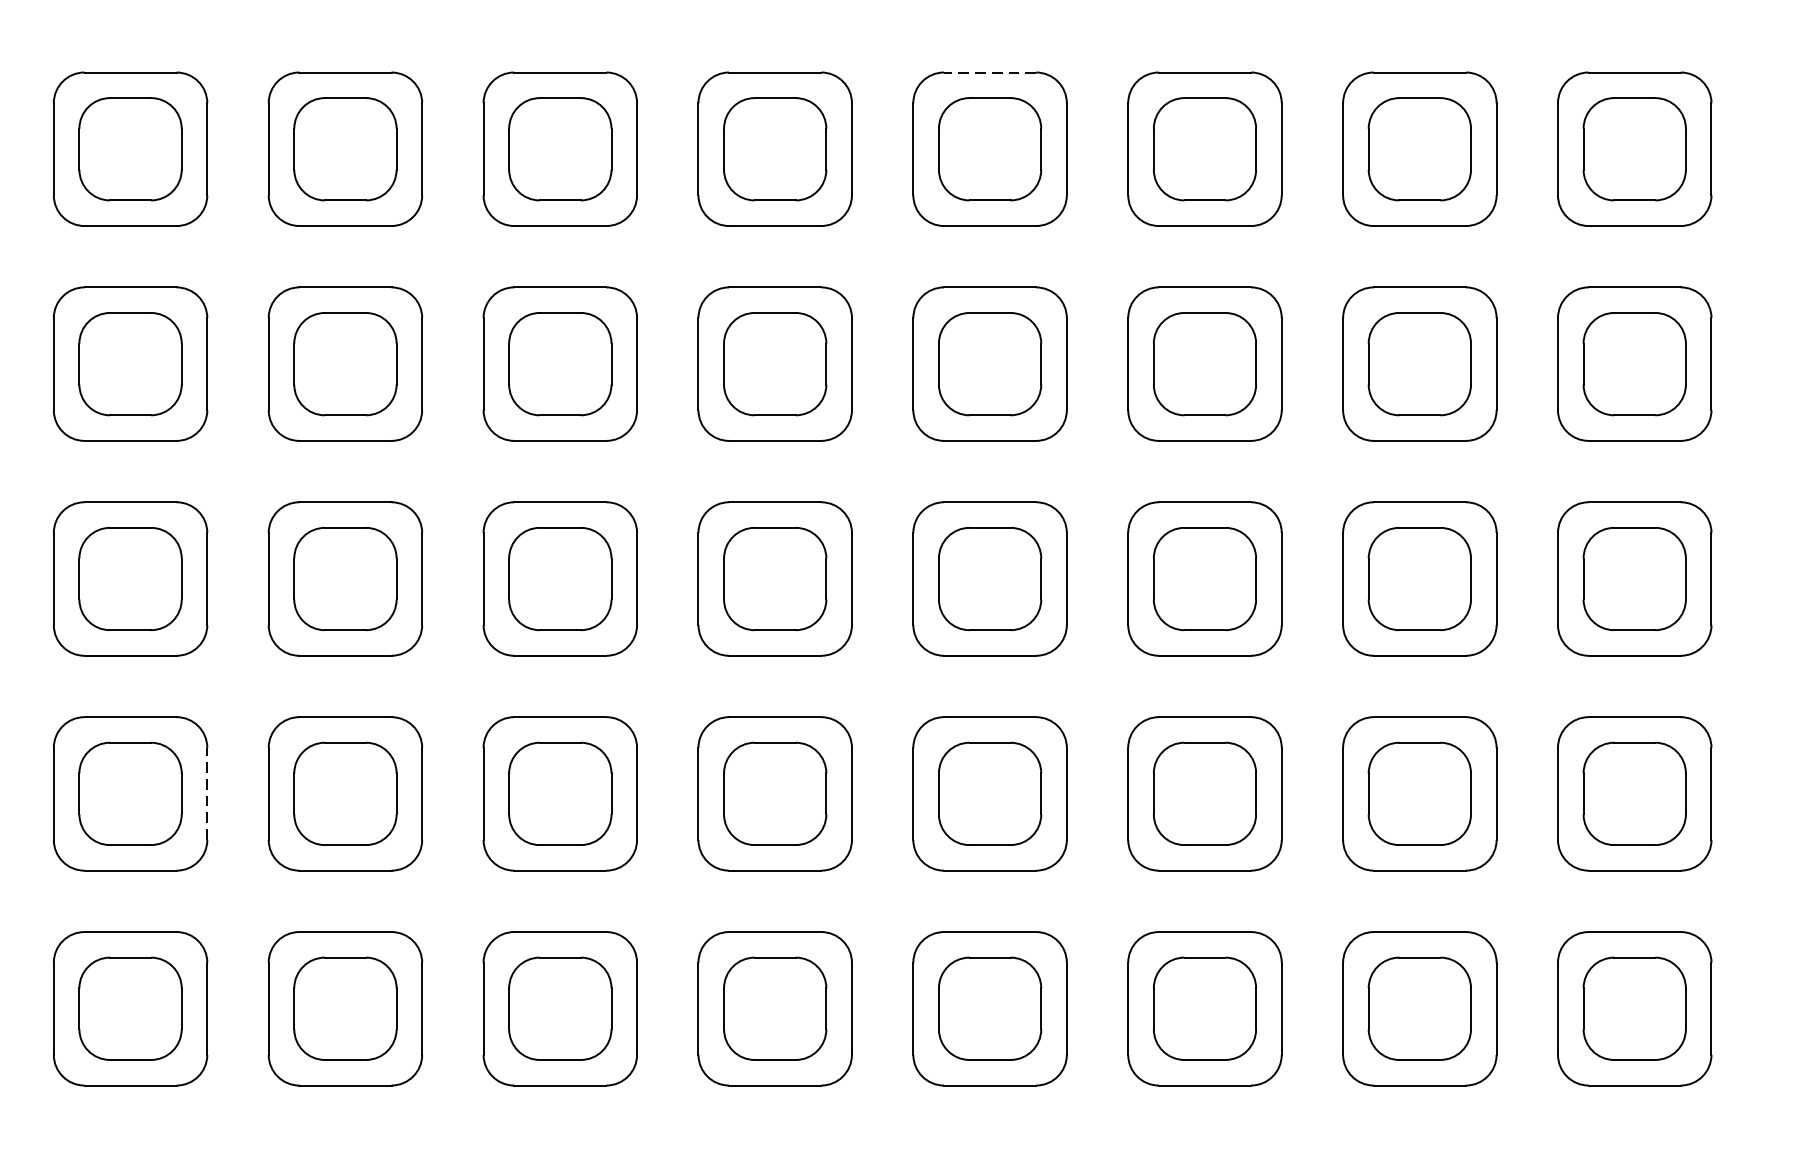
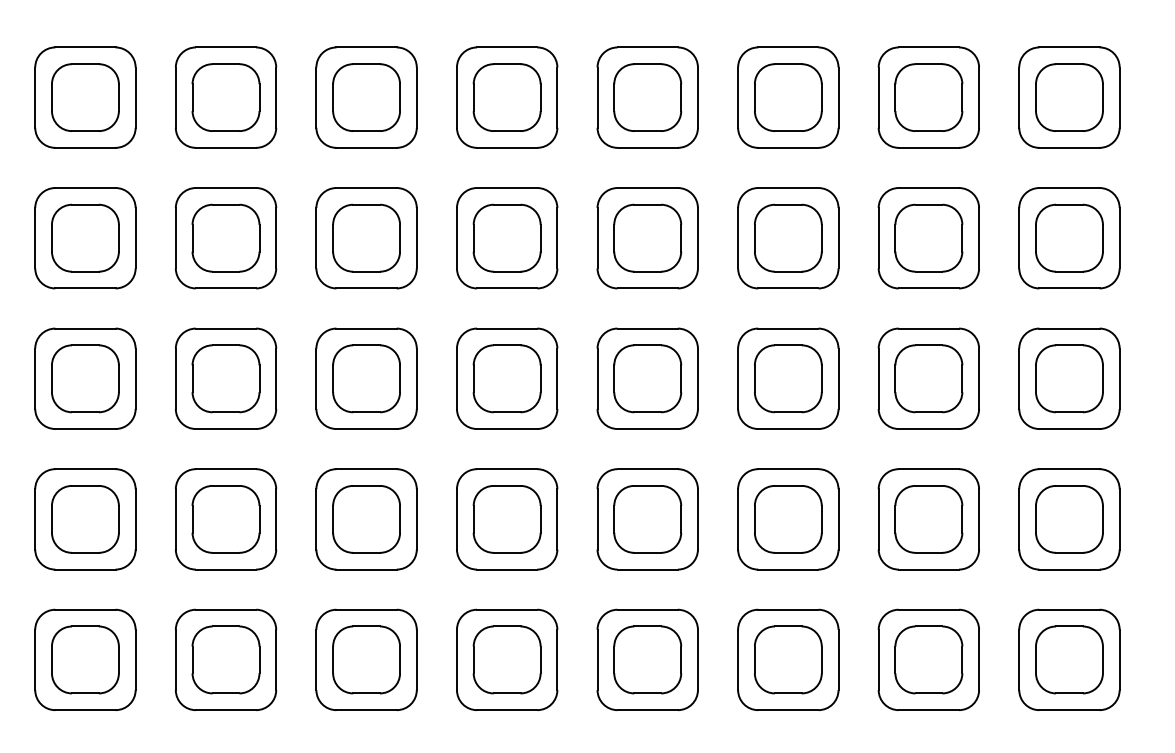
line: (989, 72) -> (647, 47), dashed -> solid
line: (207, 792) -> (135, 518), dashed -> solid

